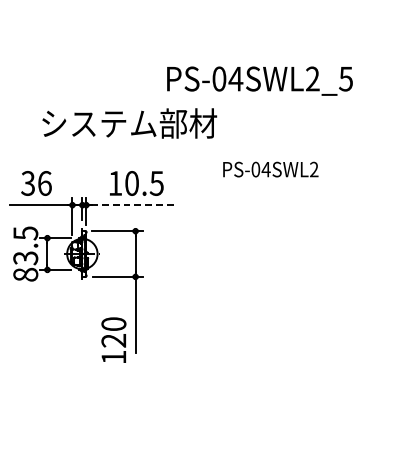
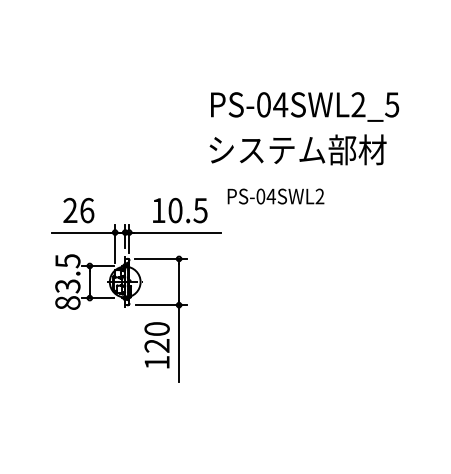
text: (129, 123) -> (297, 149), moved
text: (270, 169) -> (275, 196), moved
text: (28, 183) -> (70, 210), 36 -> 26
line: (134, 205) -> (177, 232), dashed -> solid
text: (113, 340) -> (156, 345), moved

